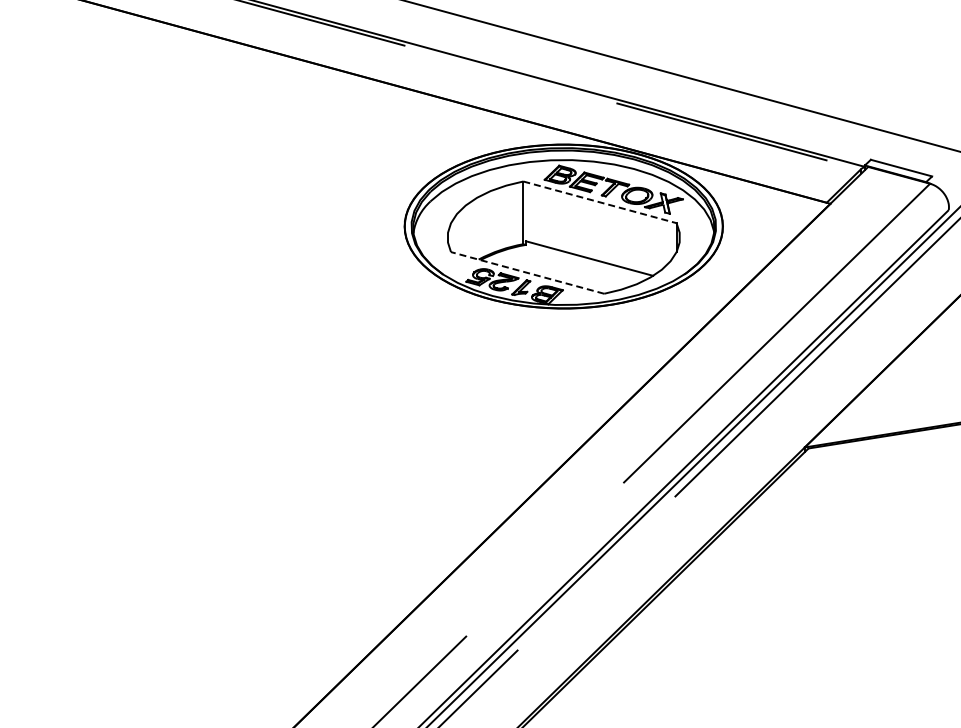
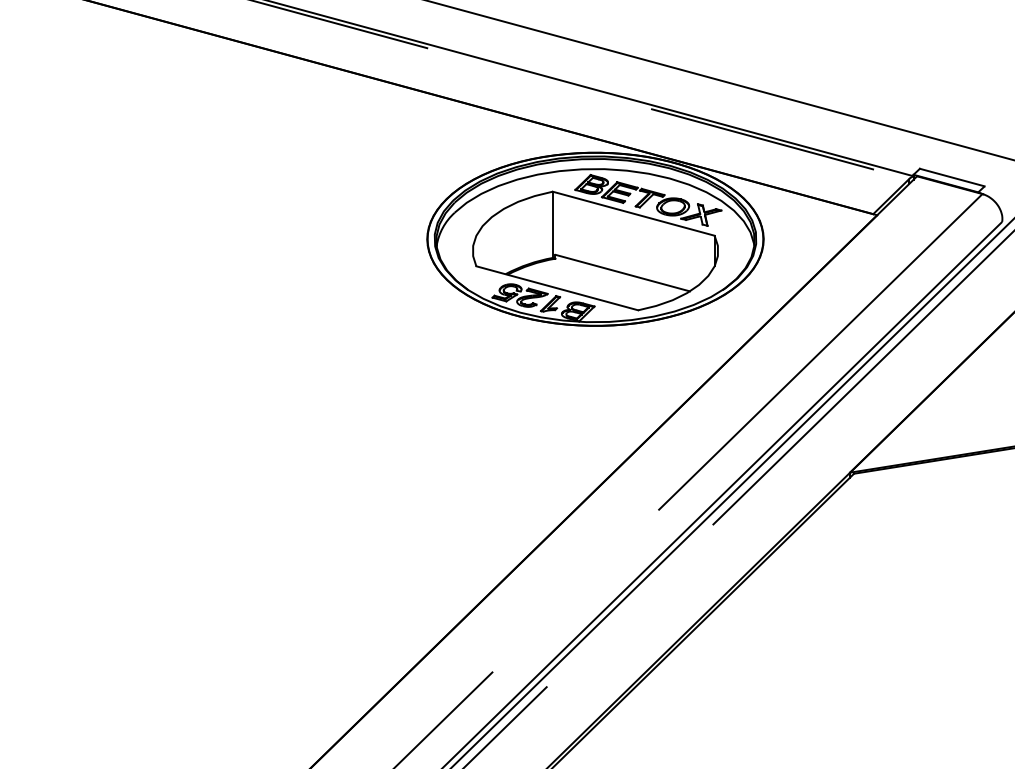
line: (600, 202) -> (634, 213), dashed -> solid
line: (527, 272) -> (557, 287), dashed -> solid

